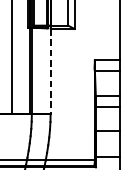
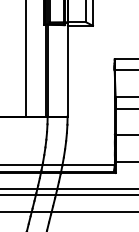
line: (50, 71) -> (67, 71), dashed -> solid

